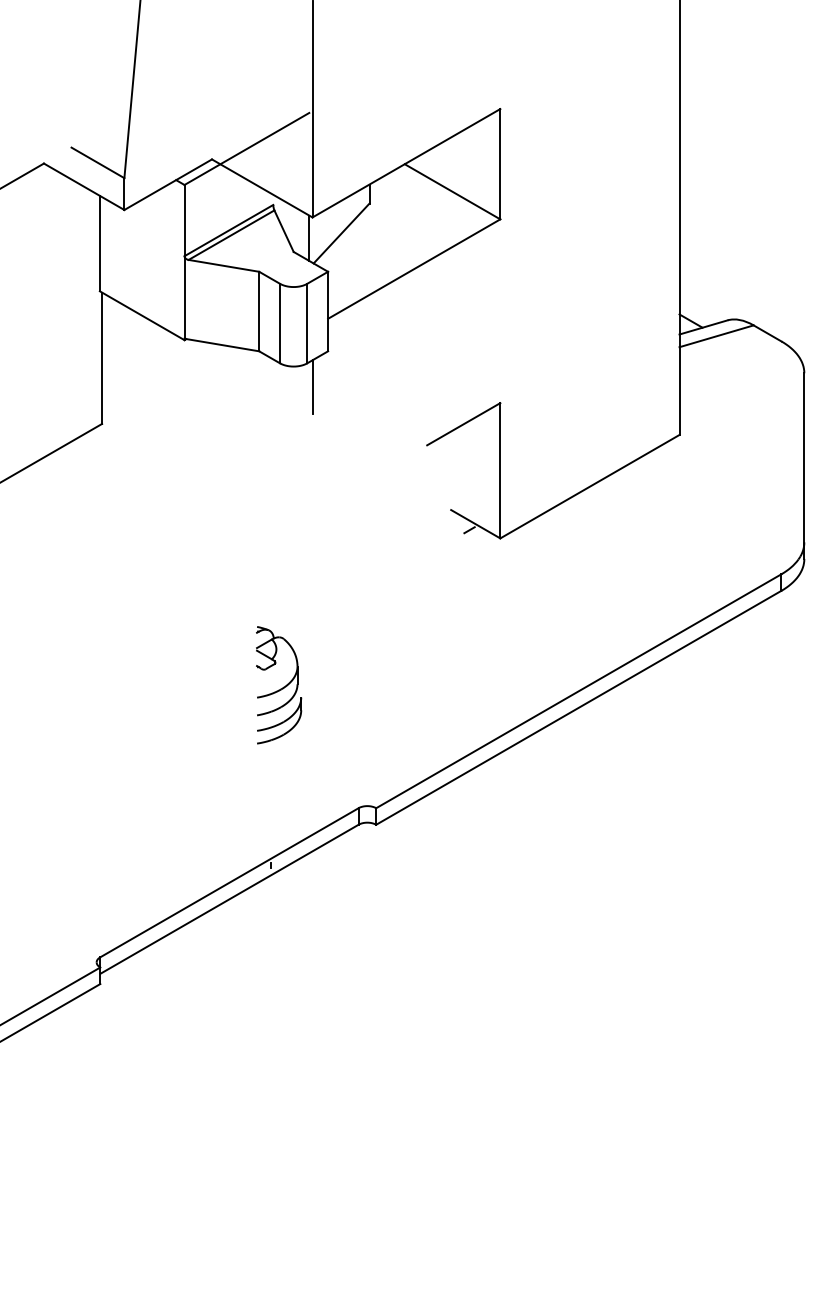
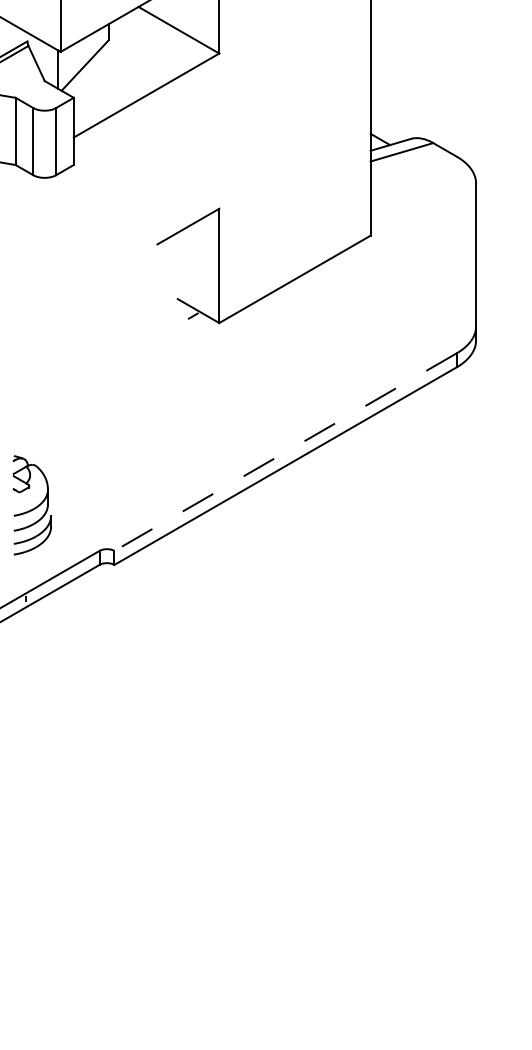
line: (312, 386) -> (60, 194), removed
part: (279, 685) -> (32, 505), moved
line: (578, 691) -> (285, 452), solid -> dashed

